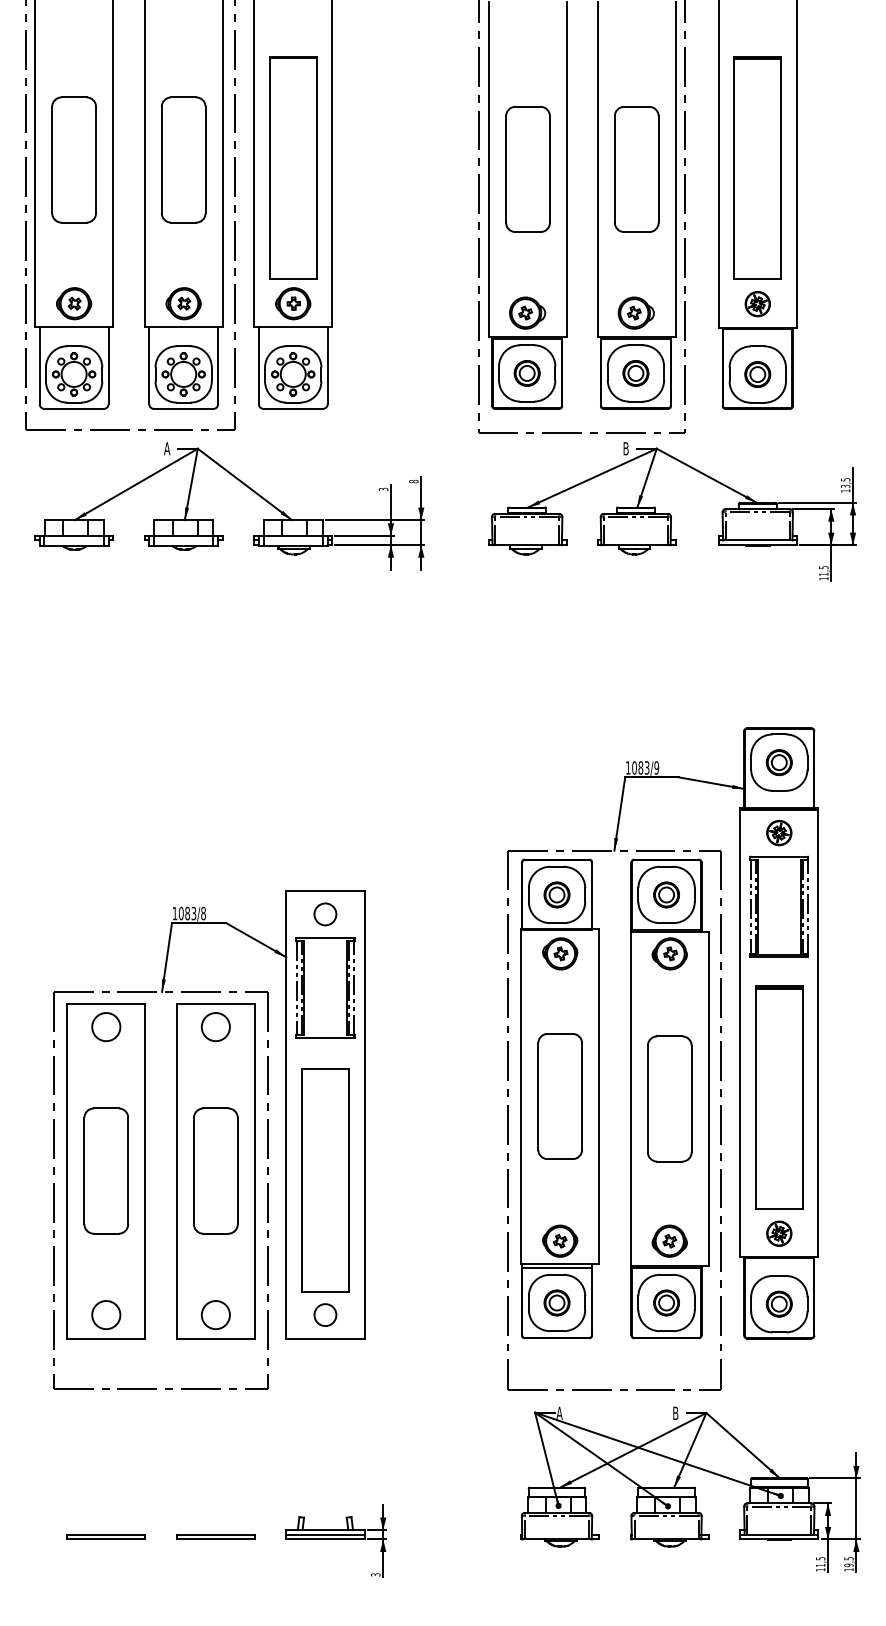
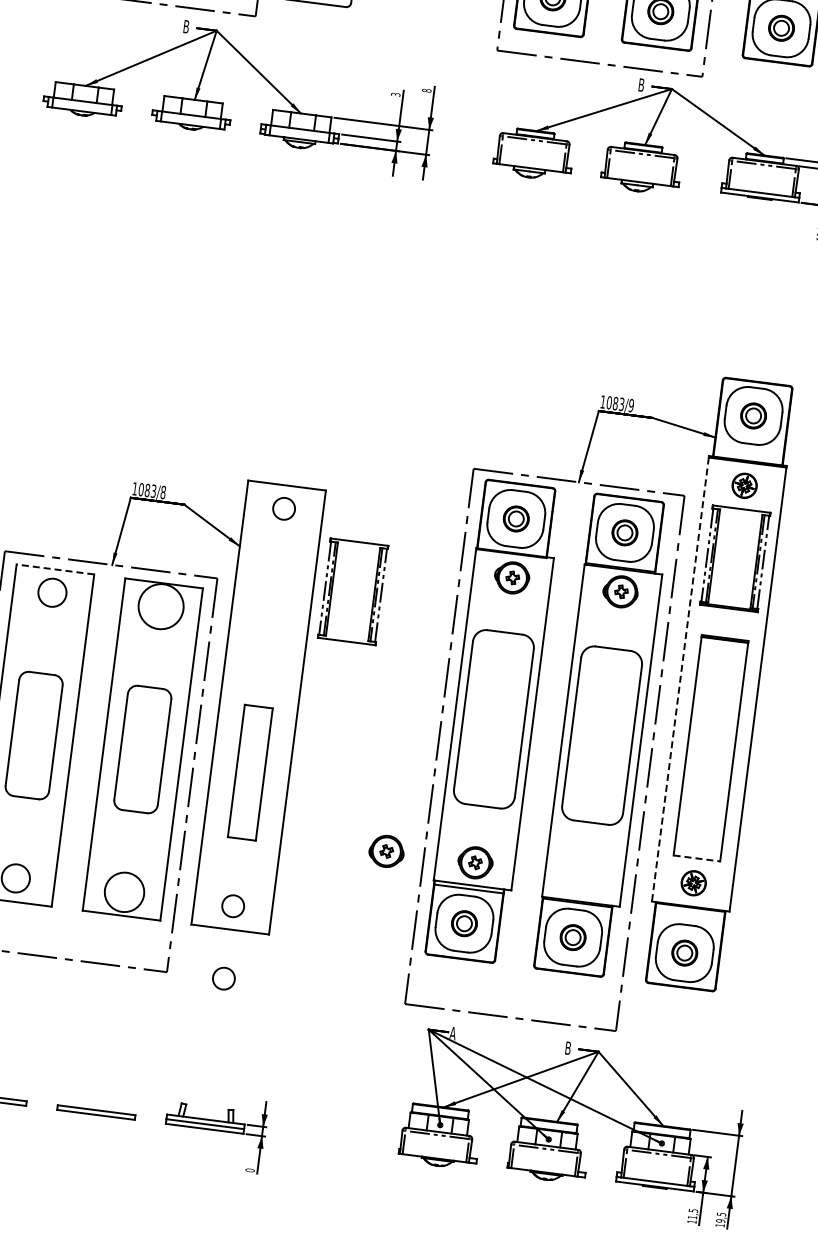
text: (167, 448) -> (186, 26), A -> B
part: (325, 987) -> (353, 591), moved
line: (105, 1003) -> (54, 569), solid -> dashed
circle: (215, 1027) -> (160, 607), size x1.6
line: (740, 1033) -> (680, 679), solid -> dashed
part: (559, 1096) -> (493, 719), size x1.4
part: (669, 1098) -> (602, 735), size x1.4
part: (325, 1180) -> (250, 772), size x0.6
line: (779, 1208) -> (697, 858), solid -> dashed
part: (669, 1240) -> (386, 850), moved
circle: (215, 1315) -> (124, 892), size x1.4
circle: (325, 1387) -> (224, 978), added
text: (375, 1574) -> (249, 1169), 3 -> 0

